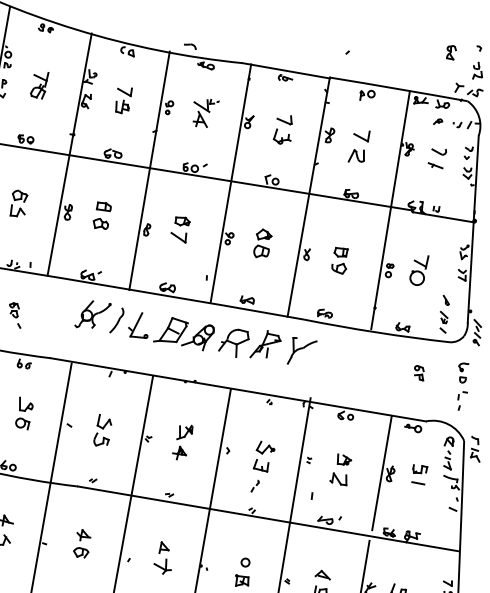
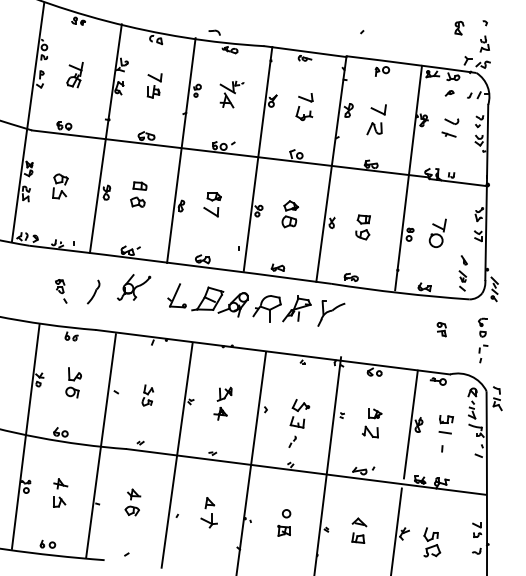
part: (116, 319) -> (93, 291), moved
part: (102, 430) -> (147, 395), size x0.7
line: (312, 495) -> (442, 448), moved

